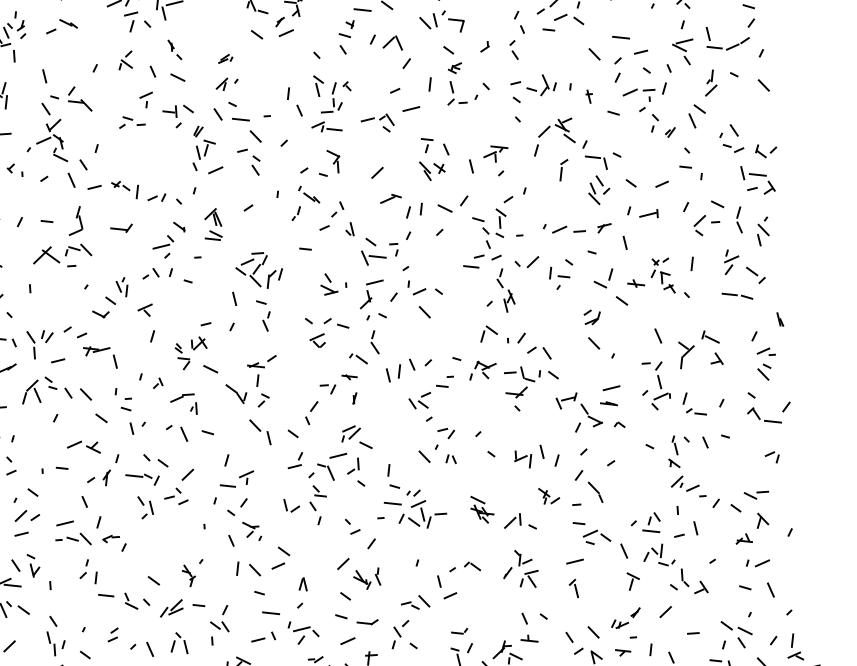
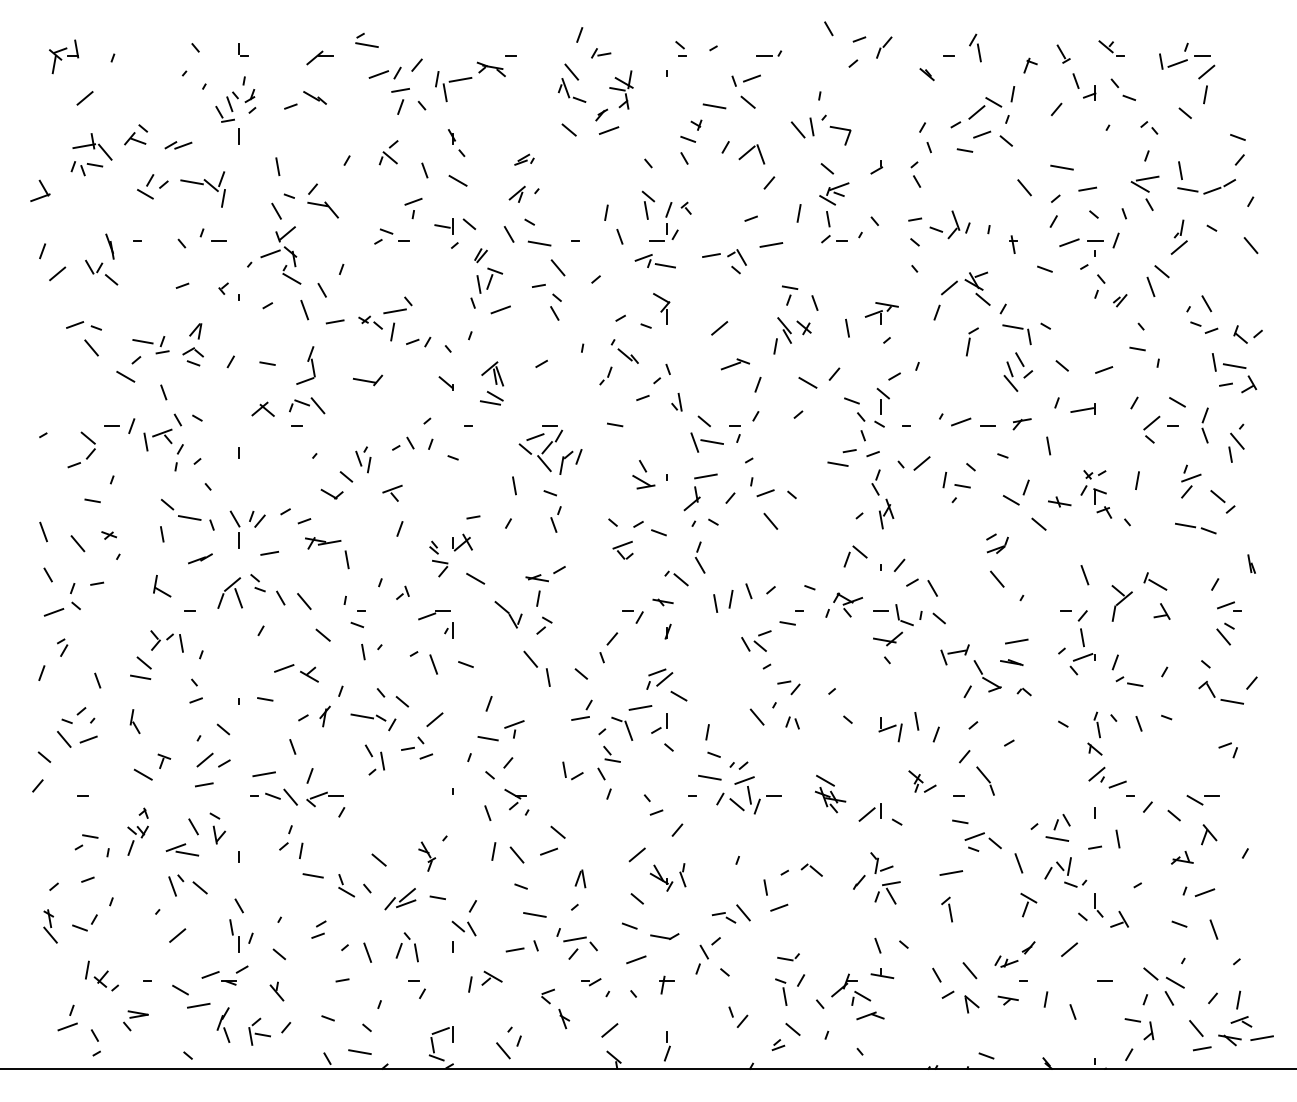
part: (455, 68) -> (834, 193), size x1.67
line: (421, 209) -> (775, 346), moved
part: (162, 242) -> (397, 305), moved
part: (45, 254) -> (262, 408), size x0.62
part: (110, 538) -> (324, 799), size x1.67

